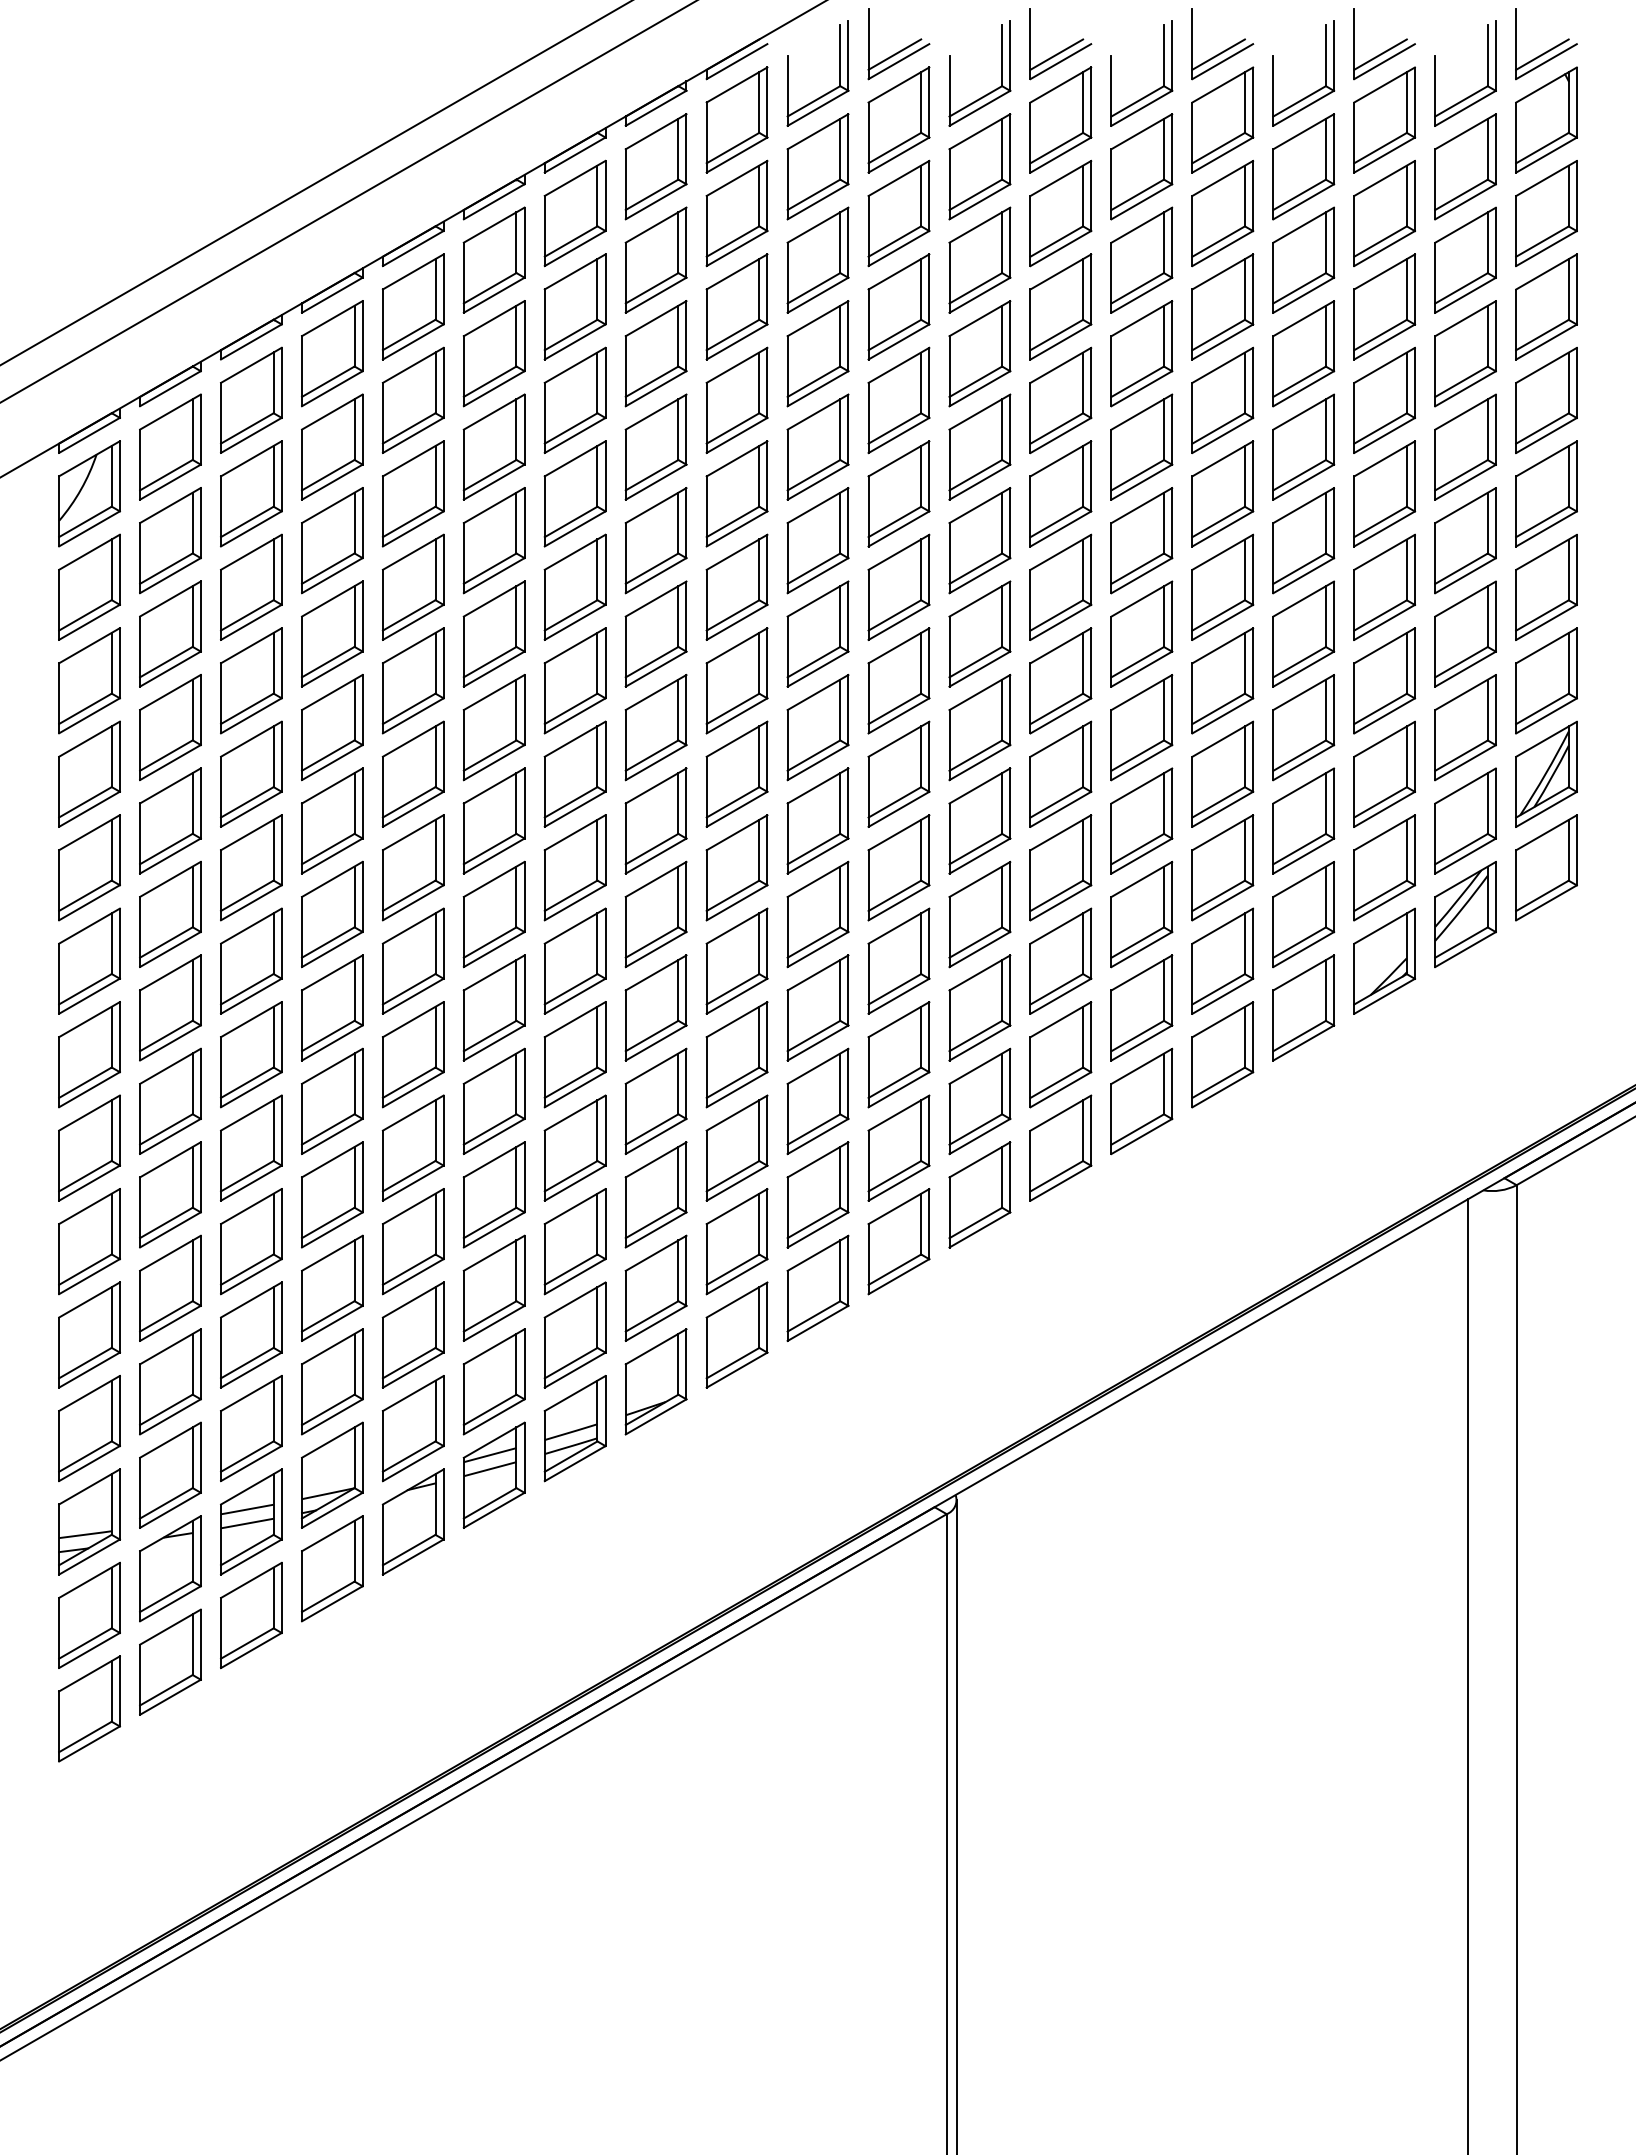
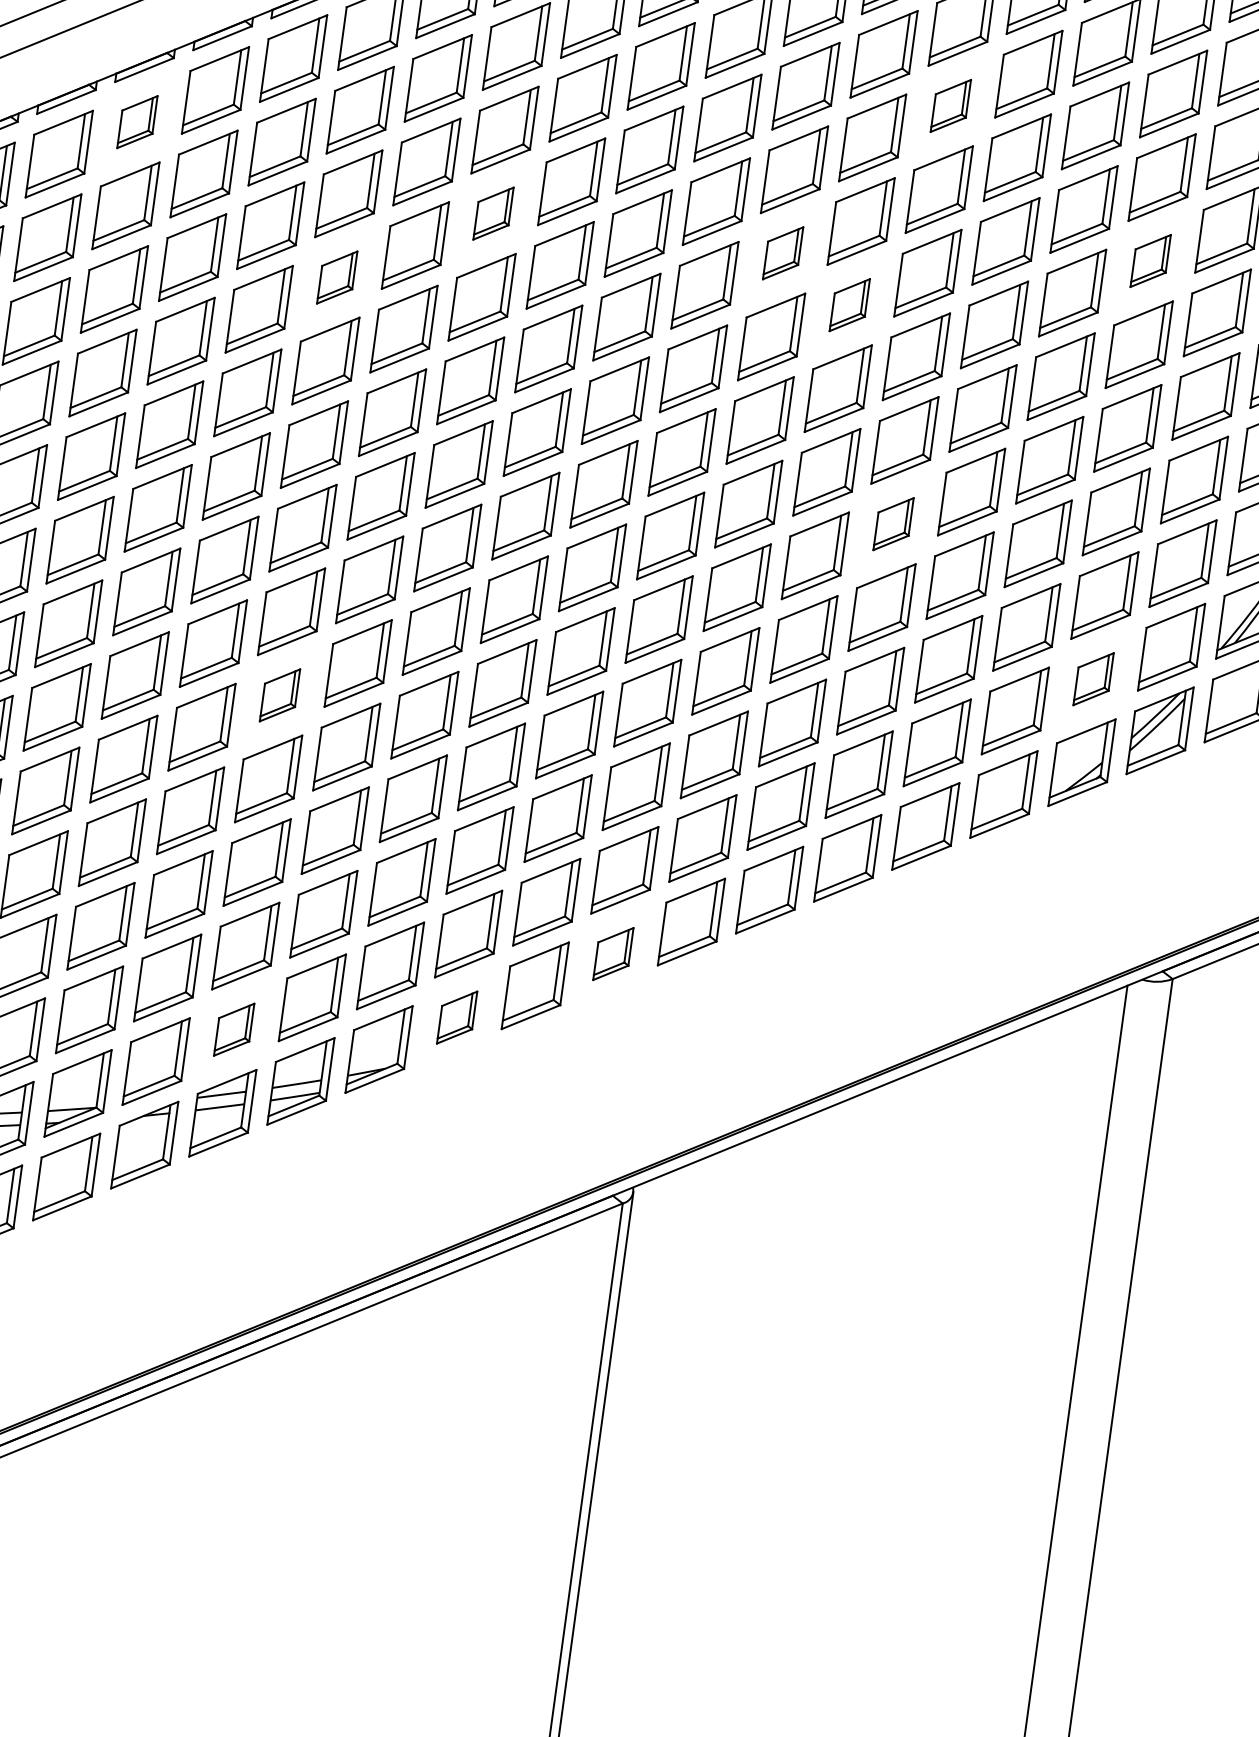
part: (1141, 259) -> (950, 105), size x0.6
part: (251, 399) -> (137, 121), size x0.6
part: (1384, 399) -> (1150, 260), size x0.6
part: (655, 446) -> (493, 213), size x0.6
part: (979, 446) -> (782, 252), size x0.6
part: (1060, 493) -> (849, 304), size x0.6
part: (493, 540) -> (336, 277), size x0.6
part: (1141, 727) -> (893, 523), size x0.6
part: (1384, 867) -> (1093, 678), size x0.6
part: (493, 1007) -> (279, 694), size x0.6
part: (898, 1241) -> (613, 953), size x0.6
part: (736, 1334) -> (456, 1017), size x0.6
part: (493, 1381) -> (233, 1029), size x0.6

